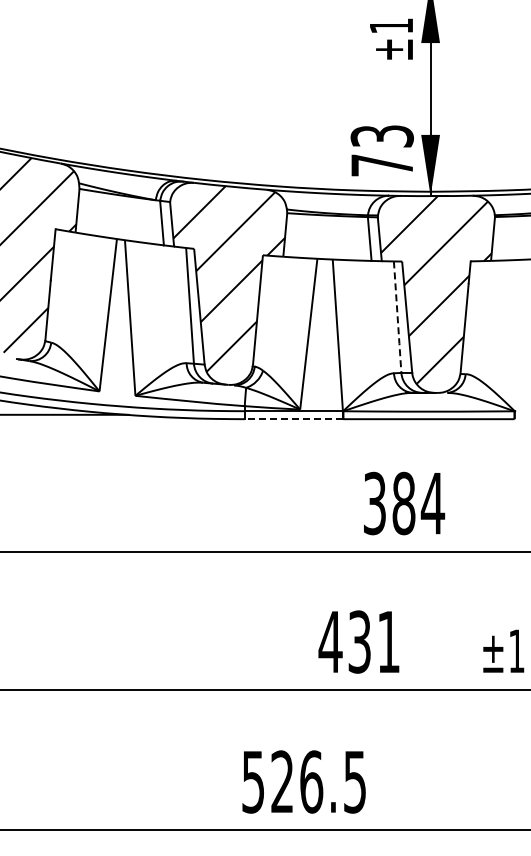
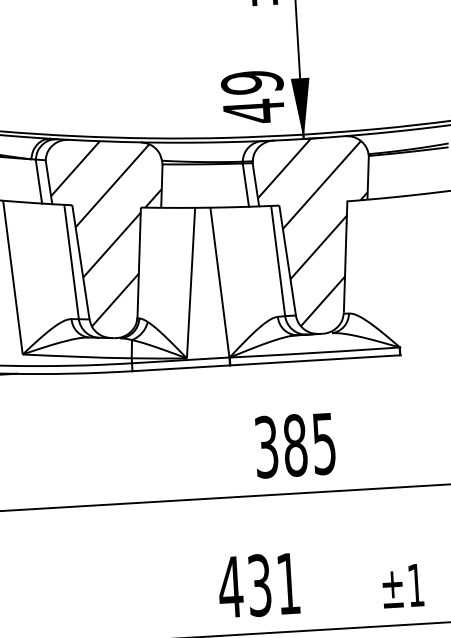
text: (381, 151) -> (252, 97), 73 -> 49
line: (397, 319) -> (278, 263), dashed -> solid
line: (293, 419) -> (180, 368), dashed -> solid
text: (432, 504) -> (323, 444), 384 -> 385

